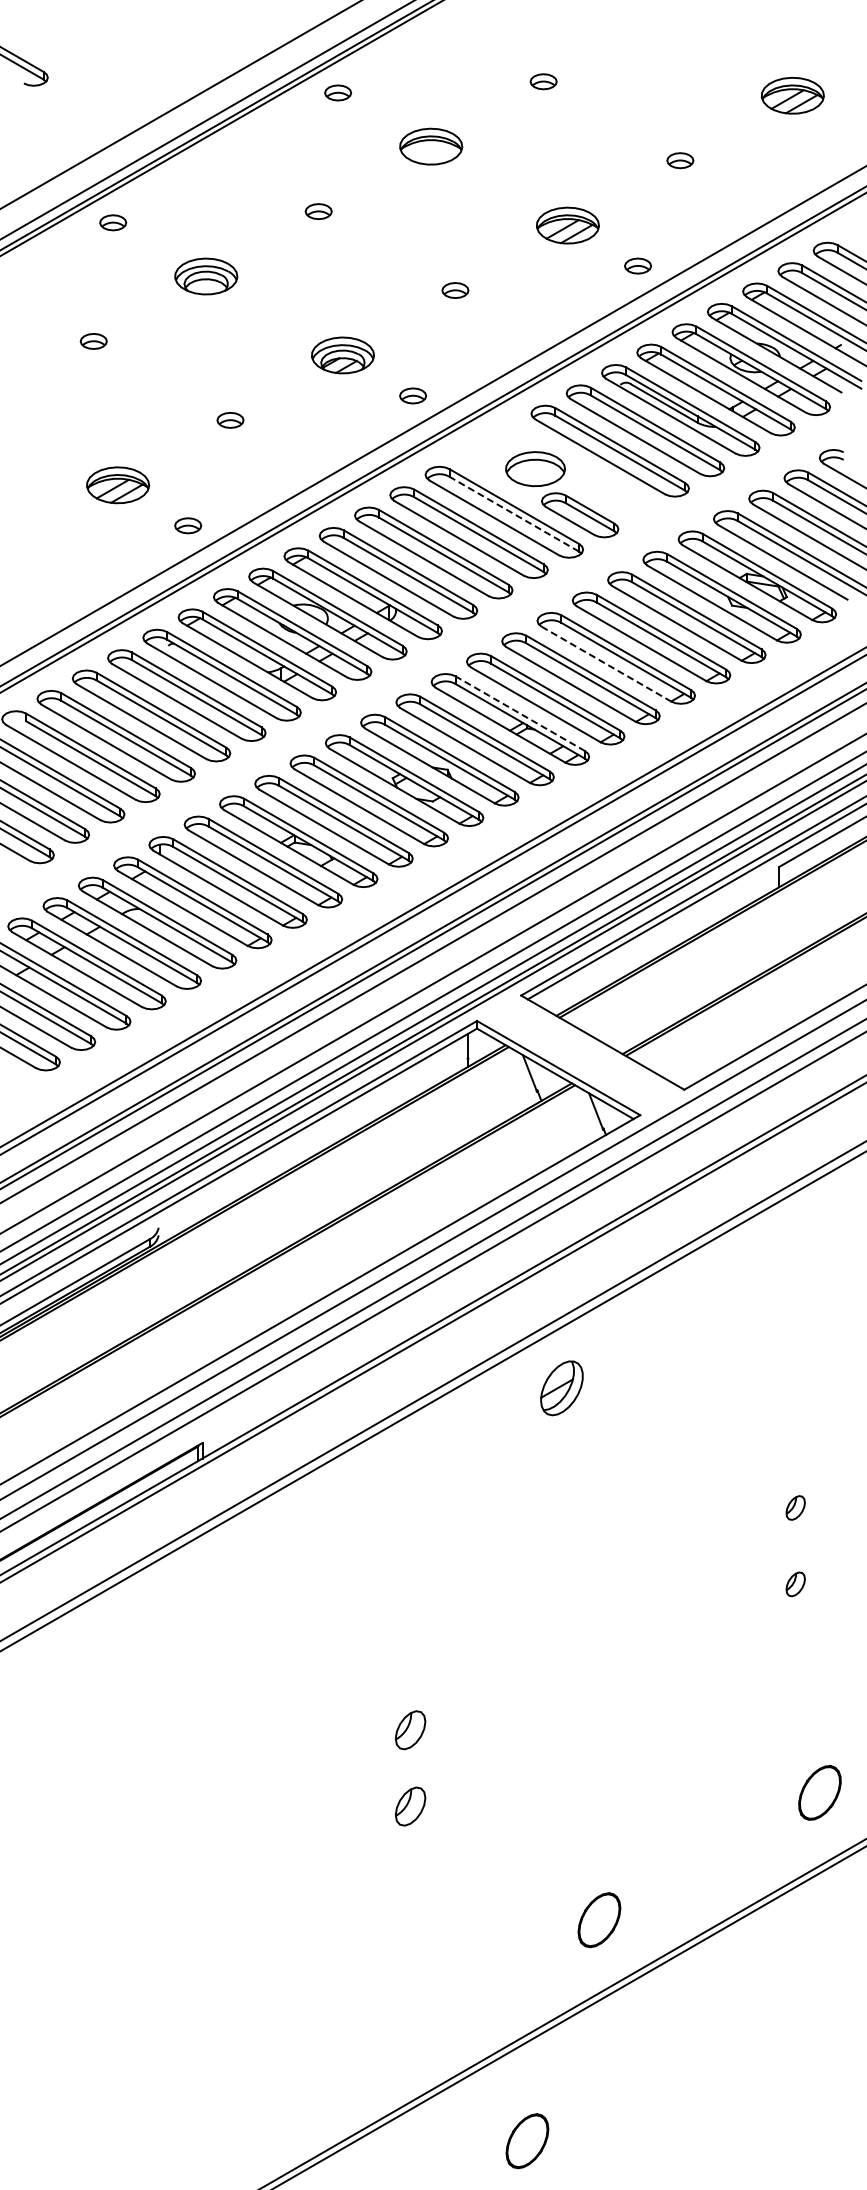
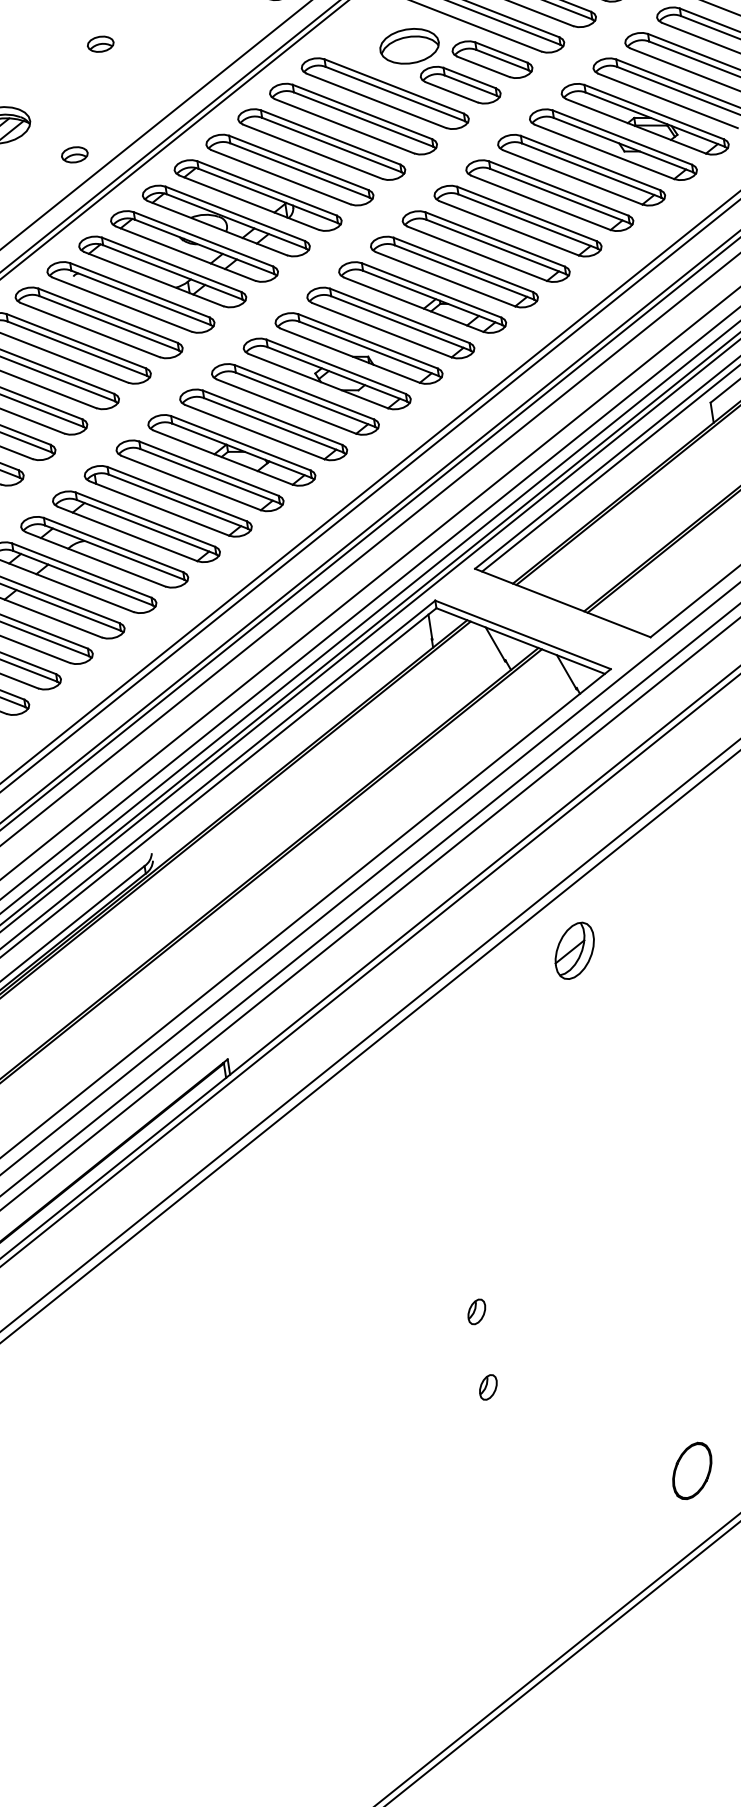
part: (615, 494) -> (492, 59), added
line: (514, 514) -> (395, 94), dashed -> solid
line: (606, 664) -> (509, 228), dashed -> solid
line: (520, 713) -> (431, 290), dashed -> solid
part: (410, 1730) -> (476, 1312), size x0.62
part: (410, 1806) -> (488, 1387), size x0.62
part: (527, 2141) -> (654, 1700), removed

